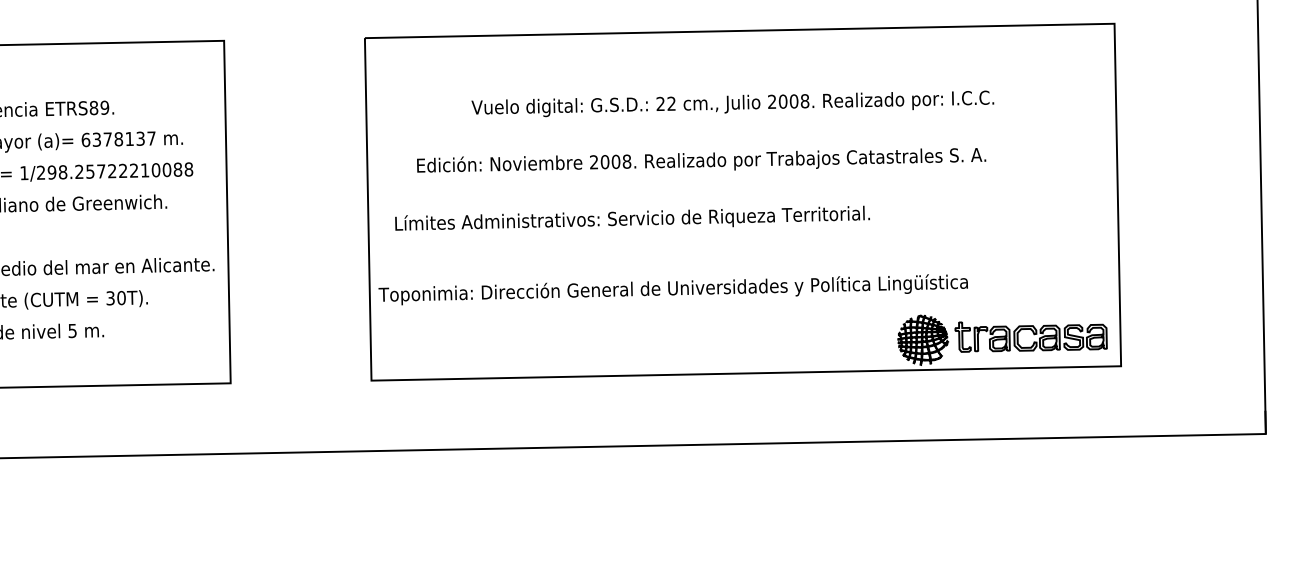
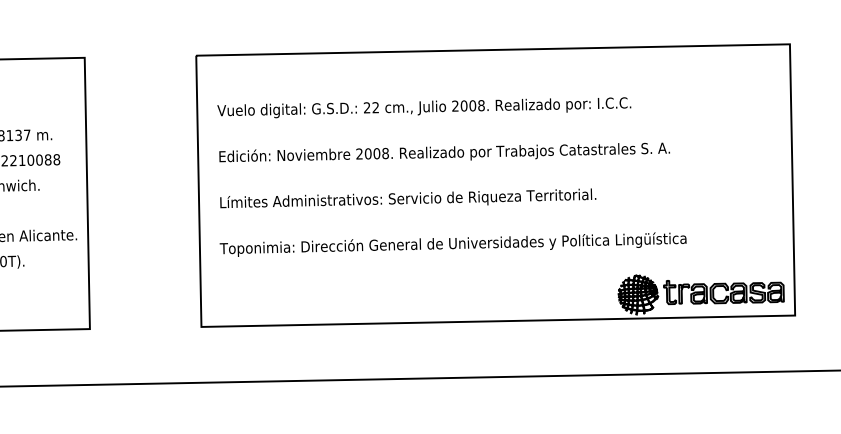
text: (732, 103) -> (424, 107), moved
text: (701, 160) -> (444, 152), moved
text: (672, 289) -> (452, 244), moved

